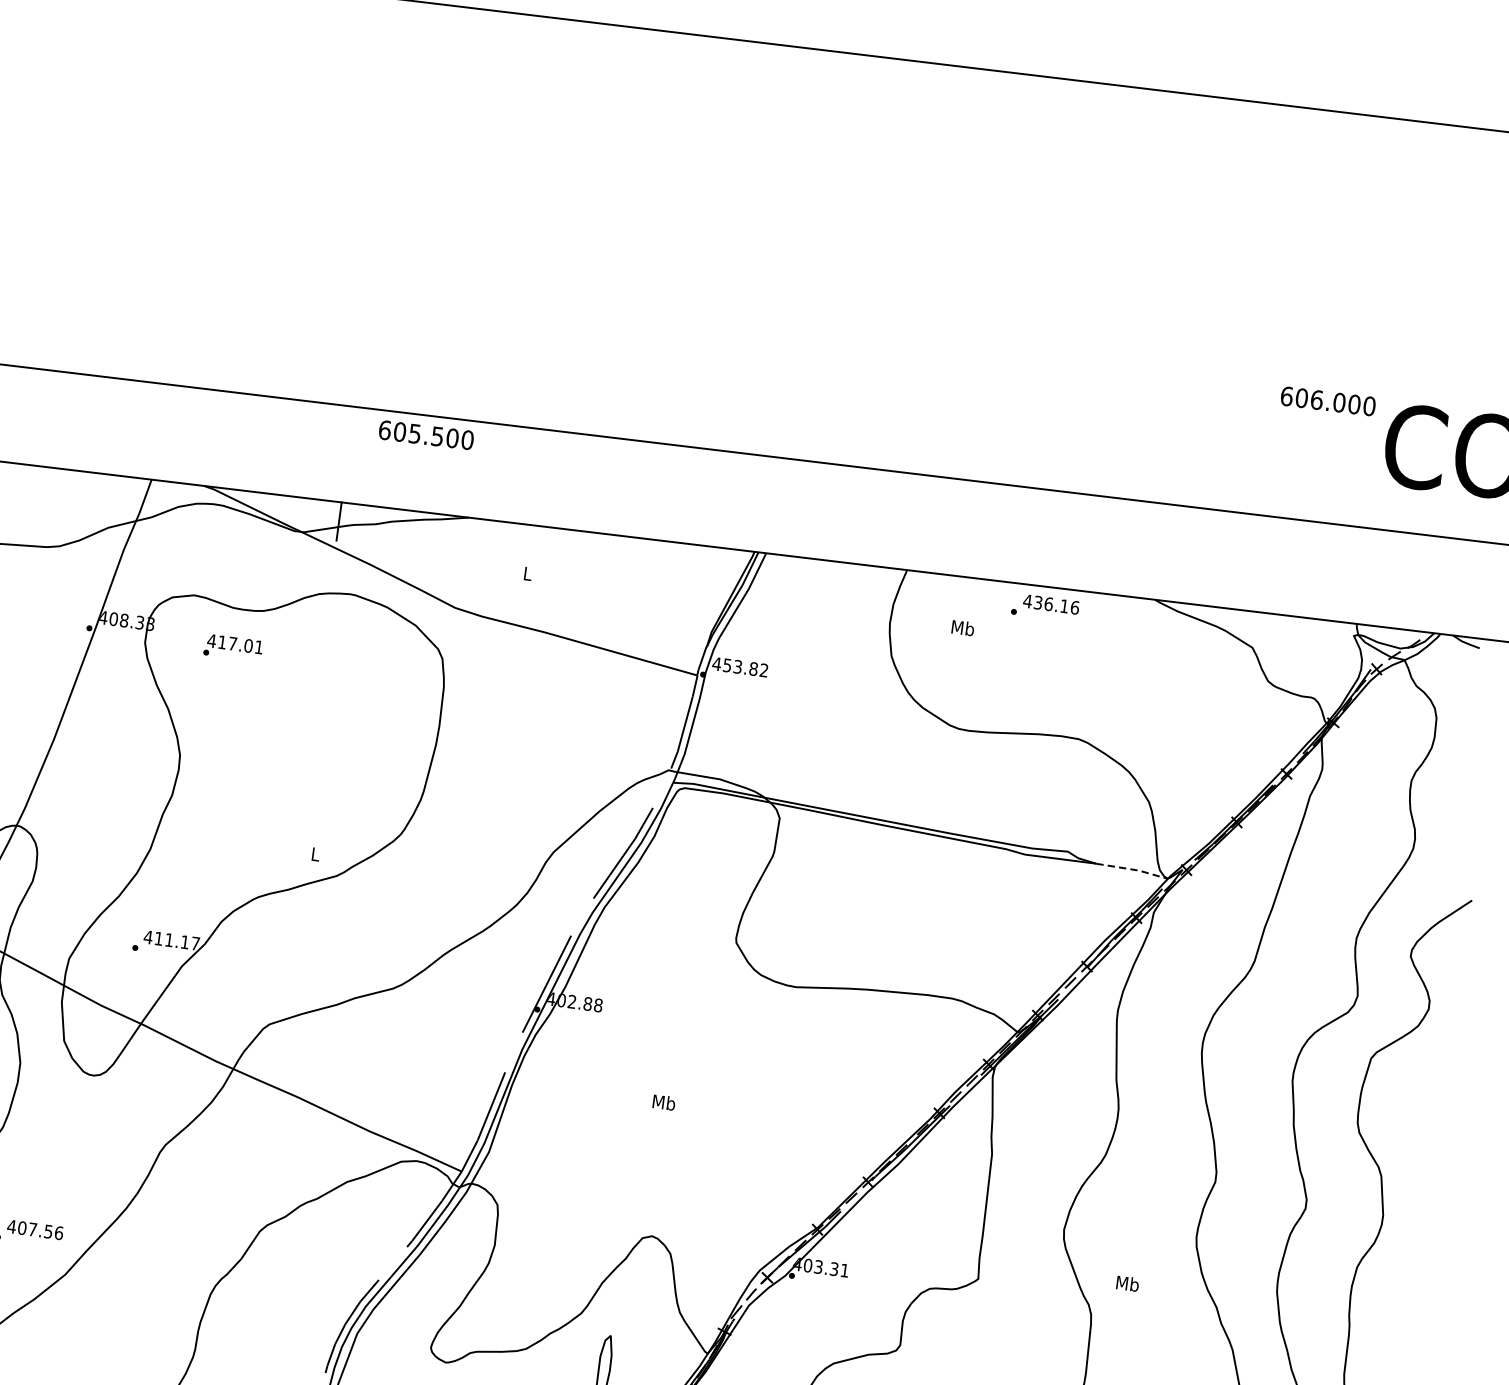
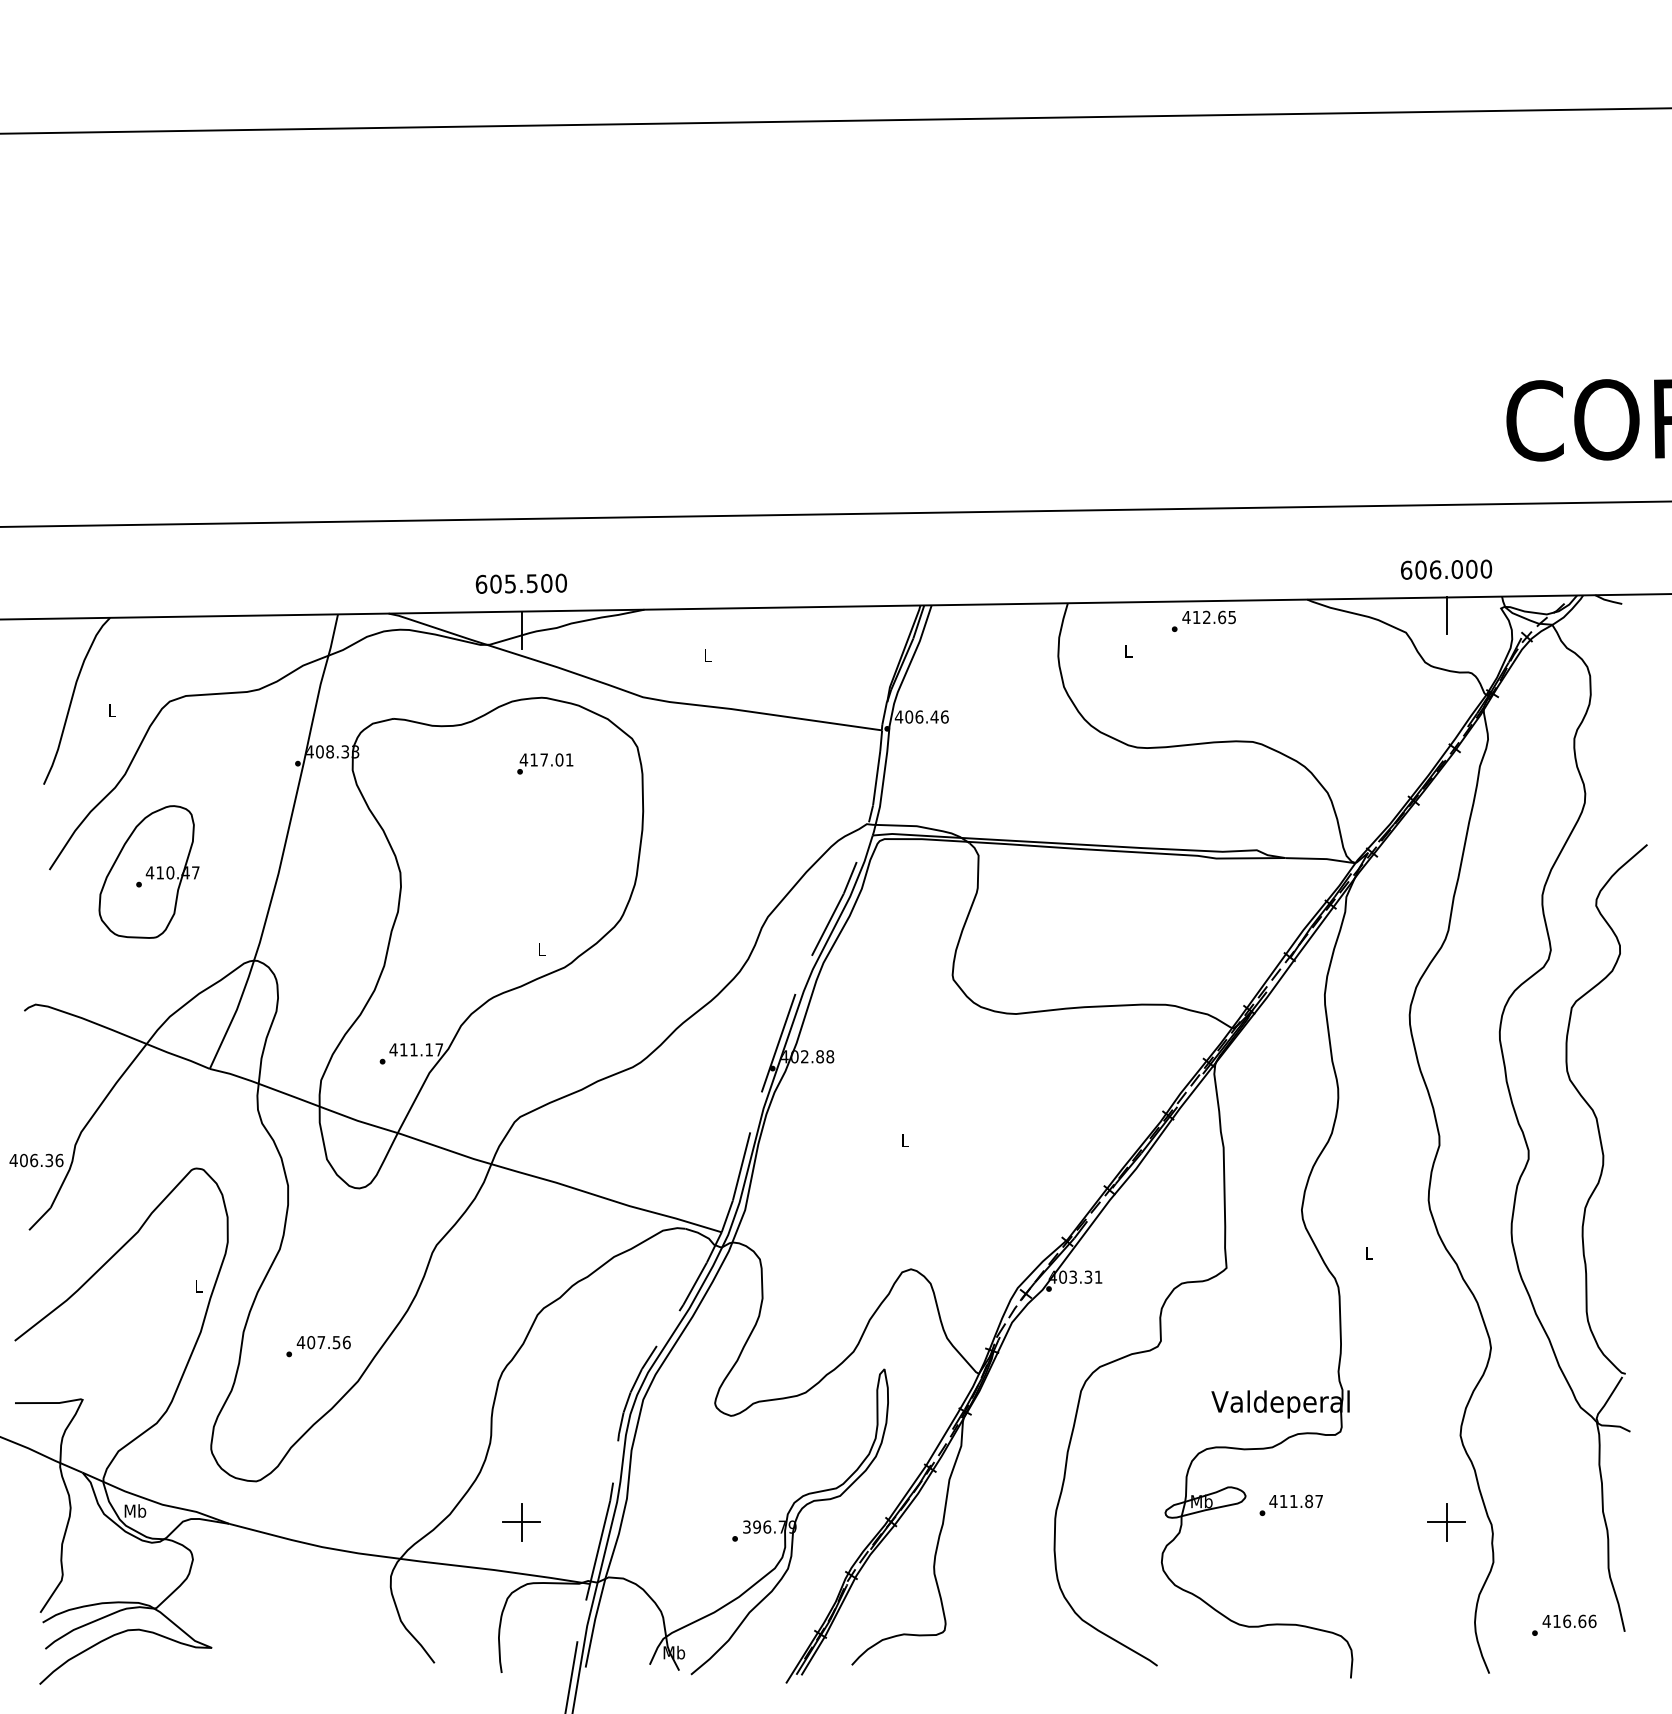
text: (1328, 401) -> (1446, 569), moved
text: (425, 434) -> (520, 583), moved
text: (1056, 605) -> (1214, 617), 436.16 -> 412.65
text: (963, 627) -> (1128, 650), Mb -> L
line: (1296, 635) -> (1446, 615), added
text: (233, 647) -> (545, 763), moved
text: (745, 667) -> (926, 716), 453.82 -> 406.46
line: (1133, 870) -> (1321, 859), dashed -> solid
text: (663, 1102) -> (904, 1140), Mb -> L
text: (1127, 1283) -> (1369, 1253), Mb -> L

